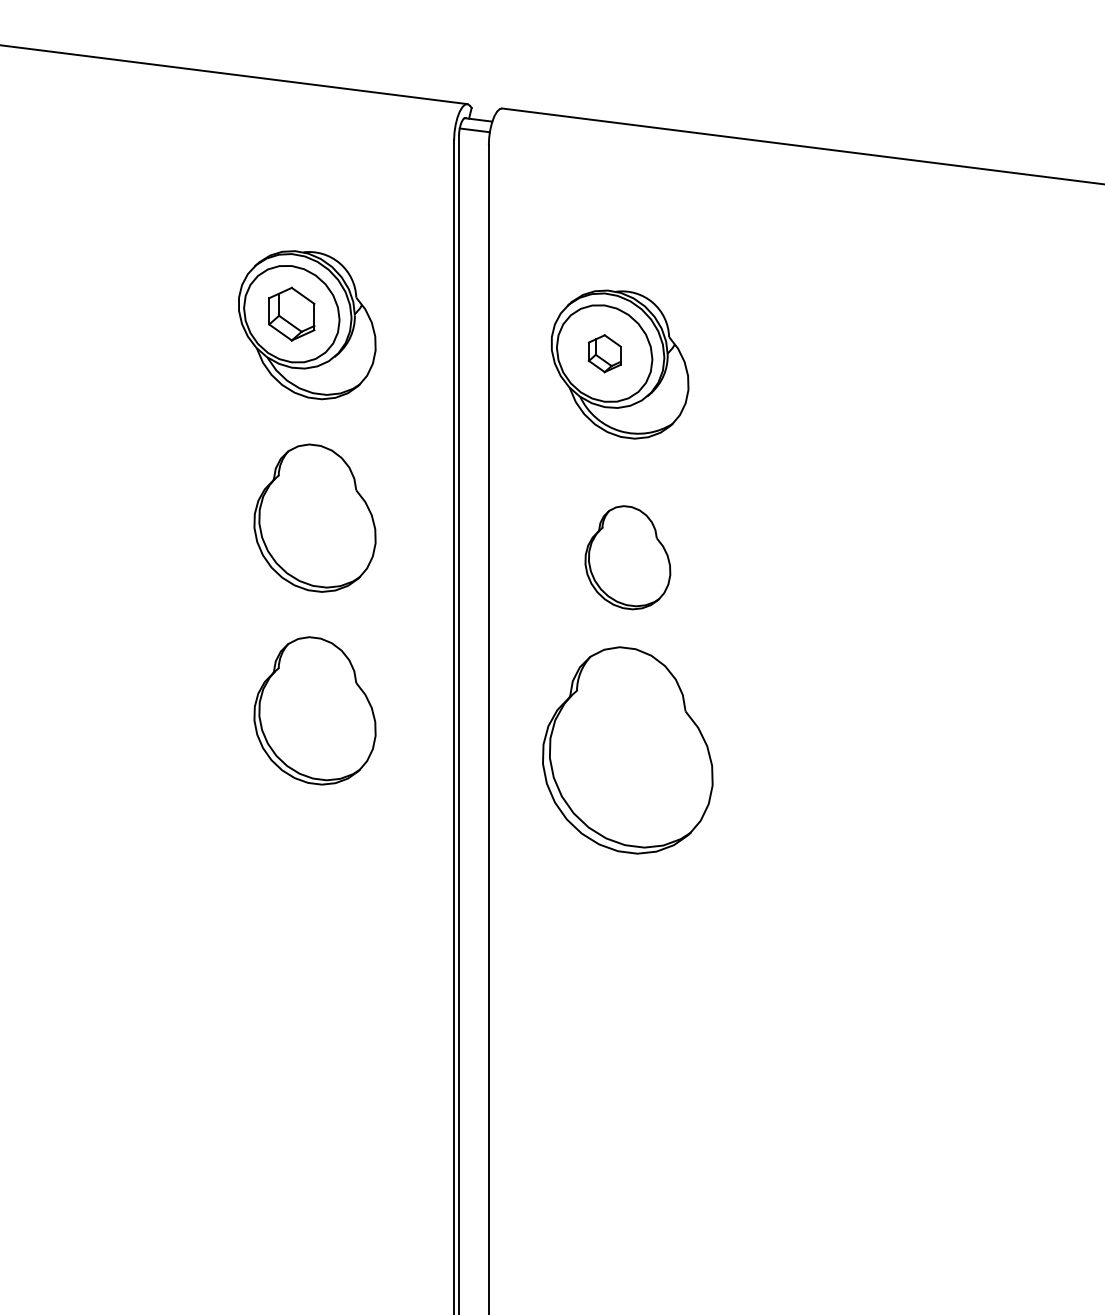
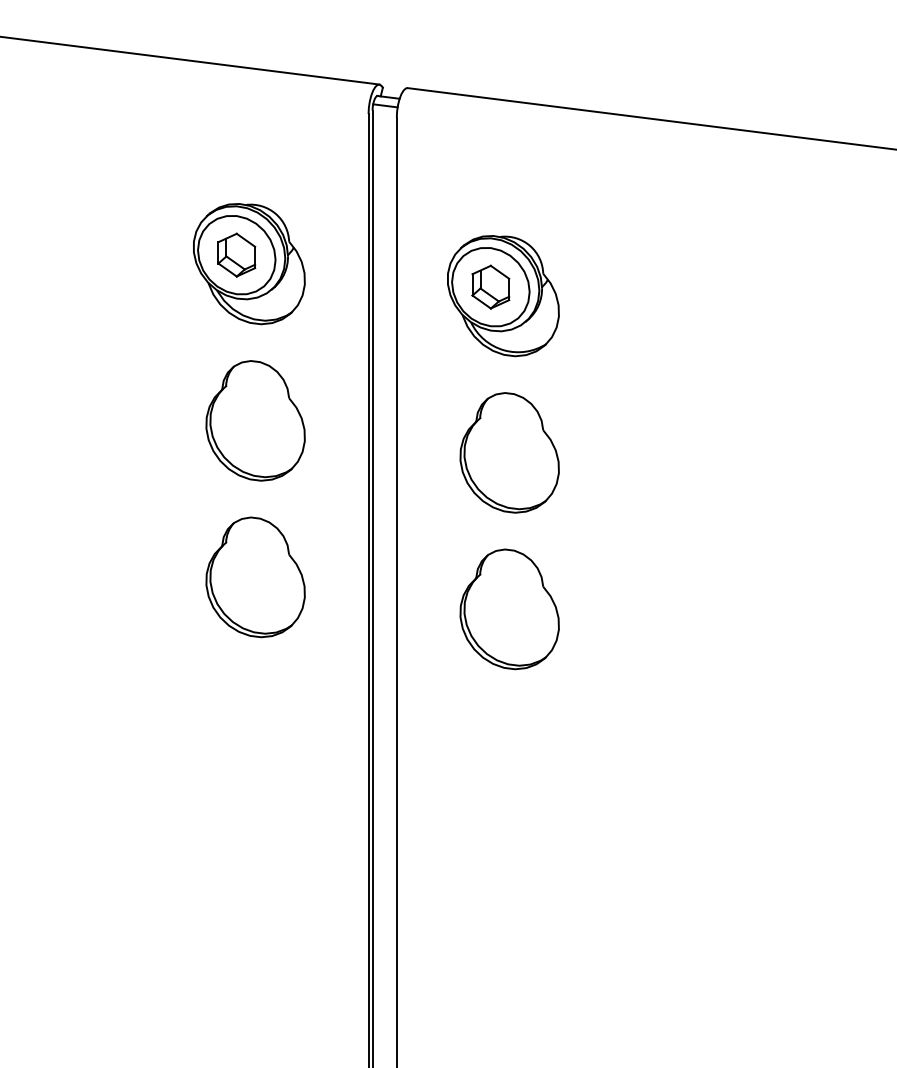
part: (604, 353) -> (490, 287), size x1.43
part: (627, 557) -> (509, 452), size x1.43
part: (627, 749) -> (509, 608), size x0.71

